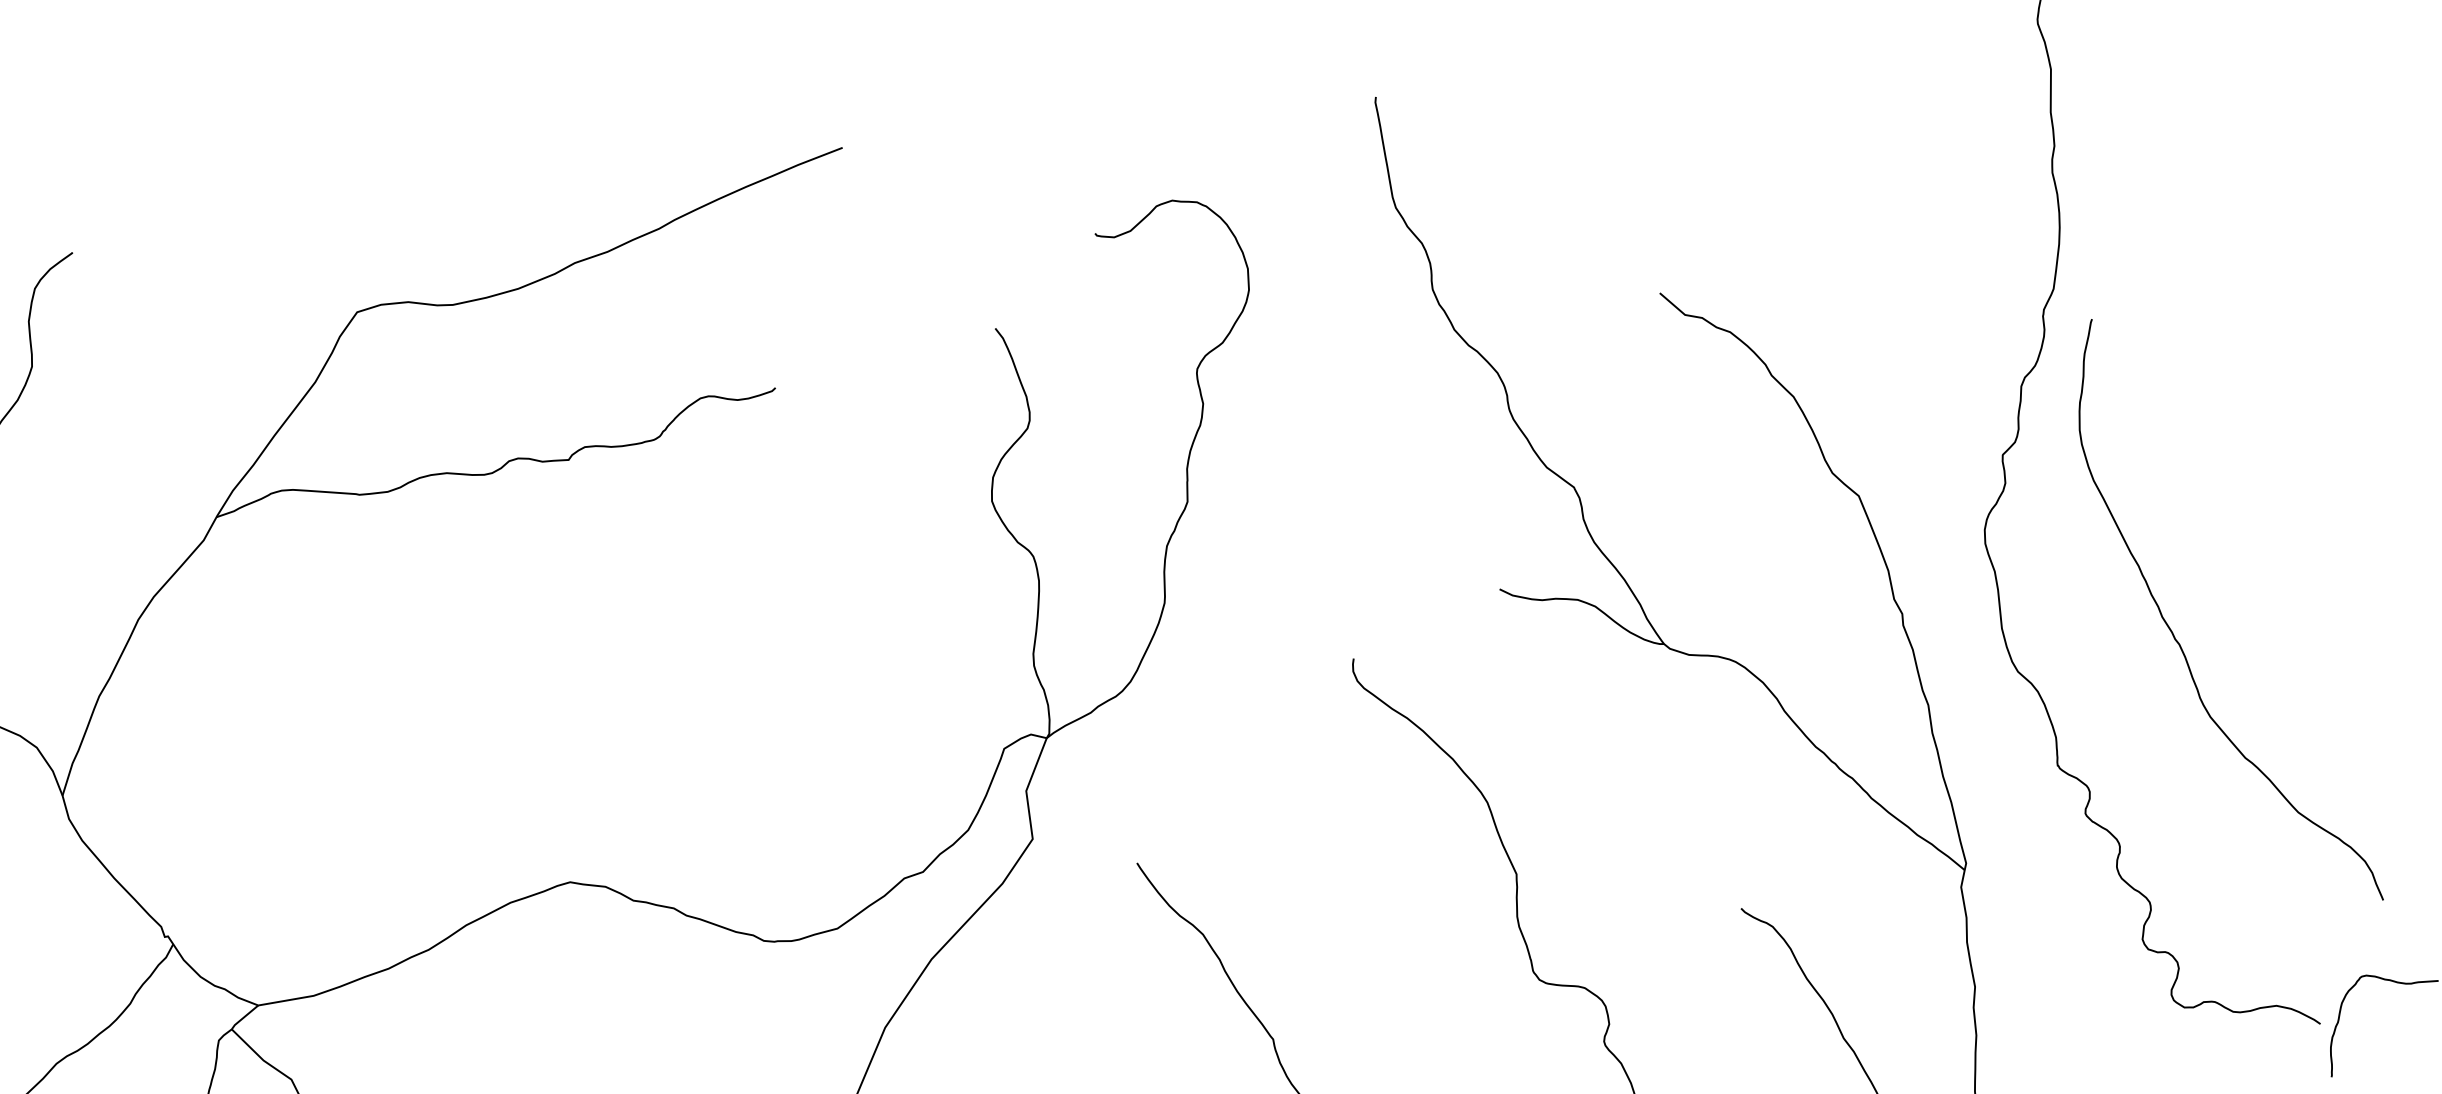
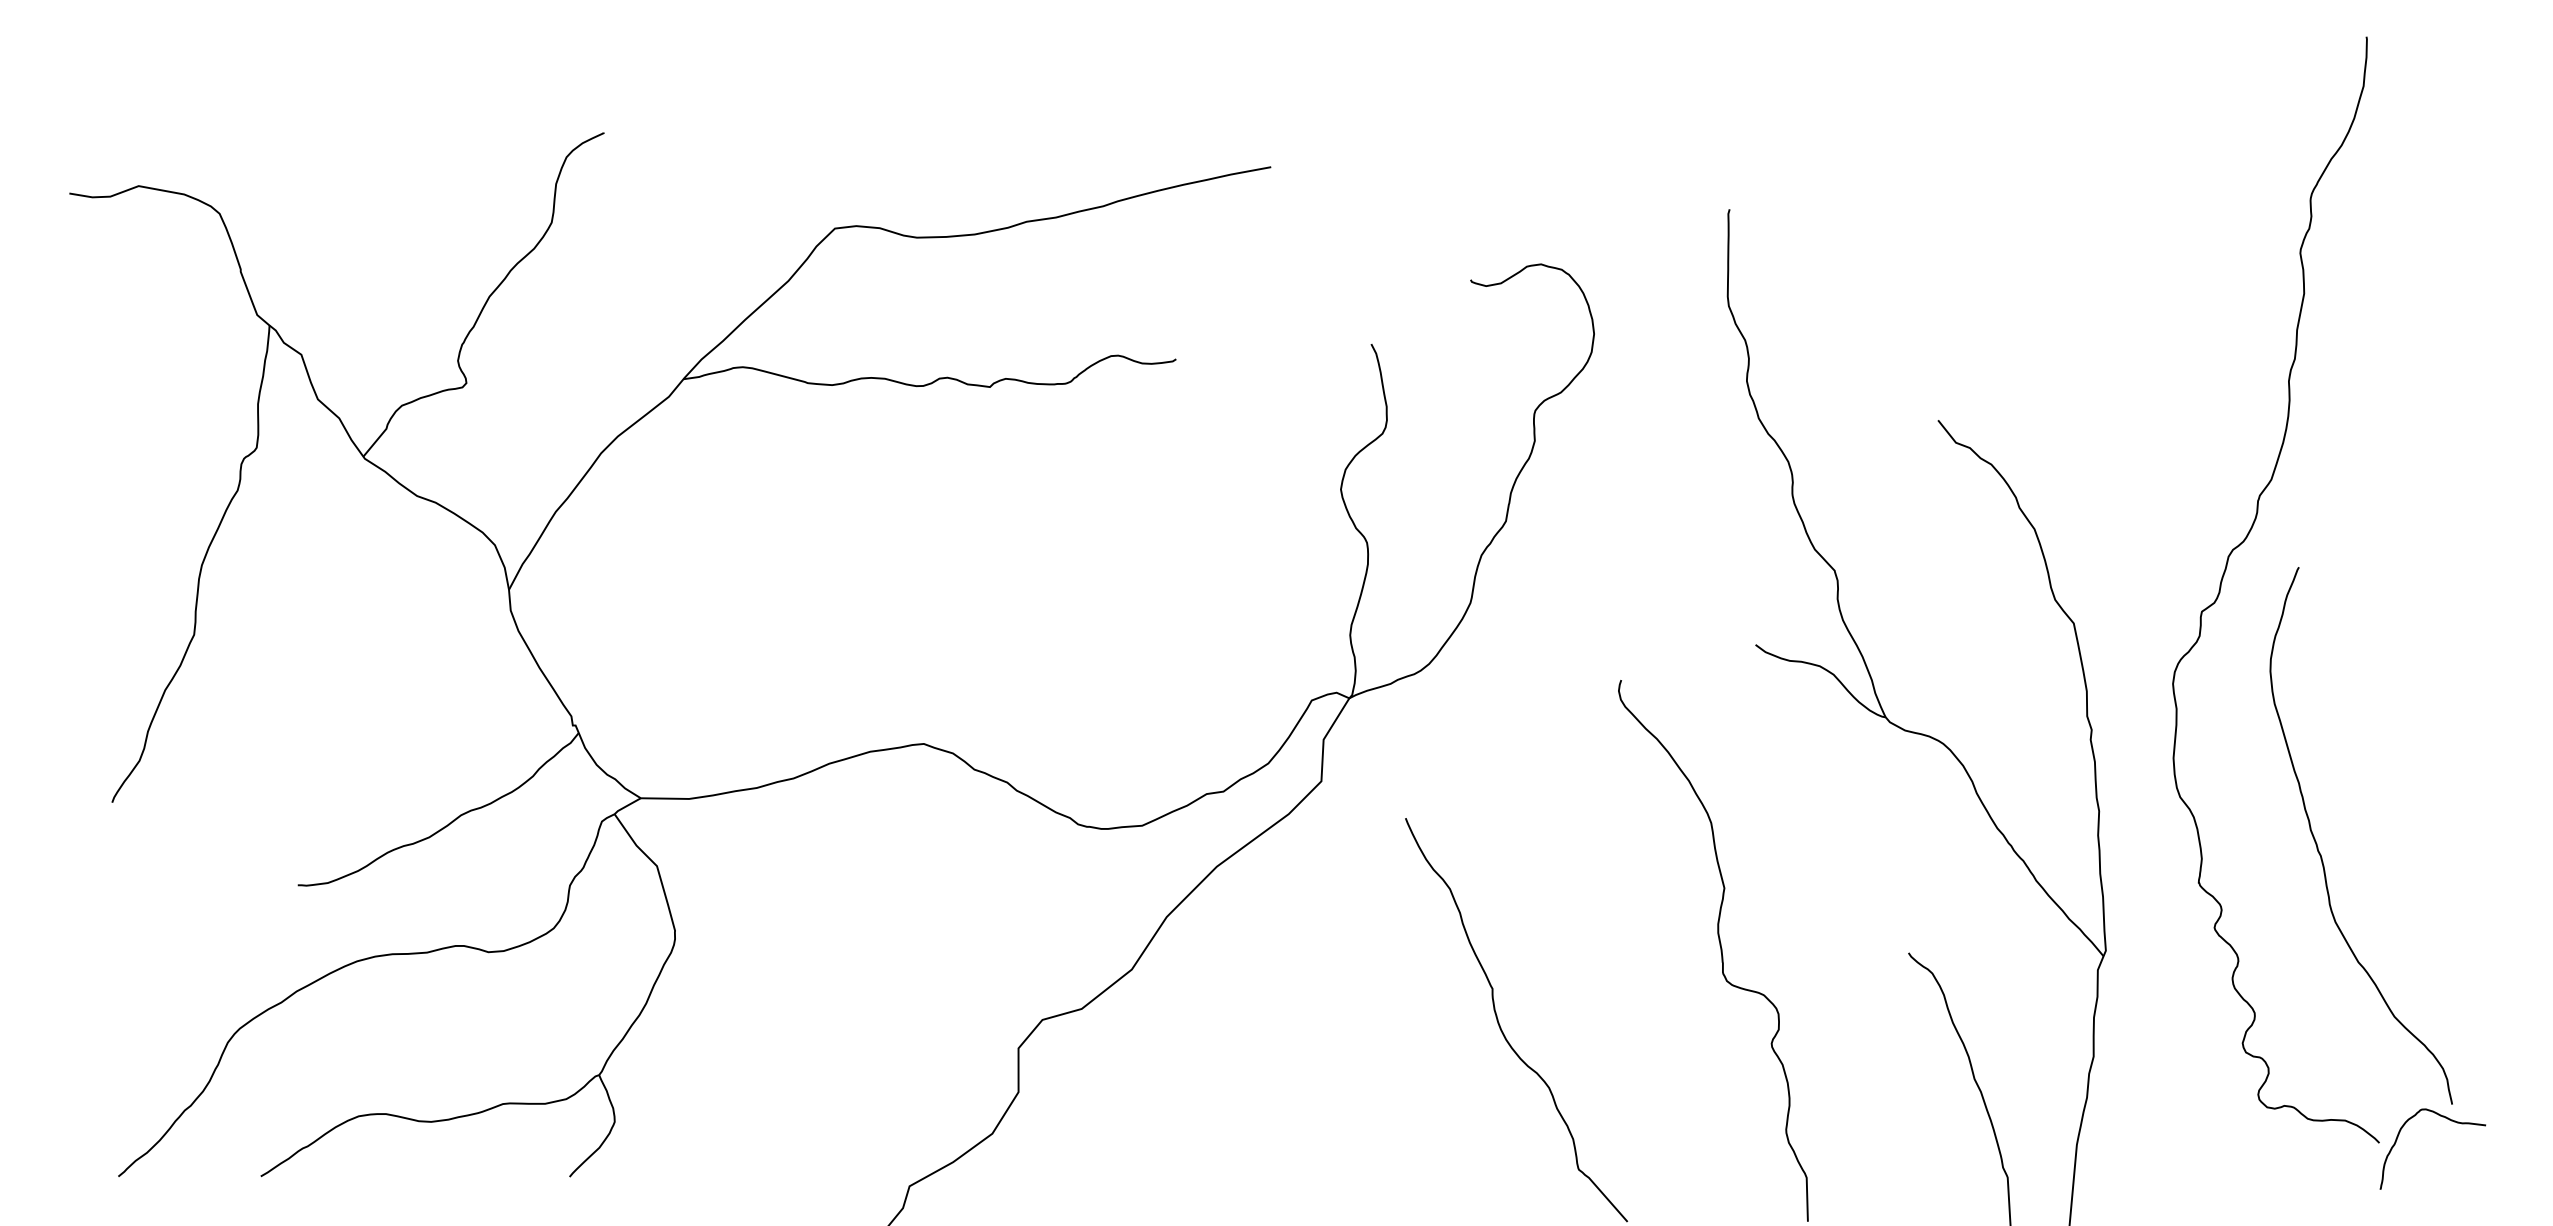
curve: (2179, 642) -> (2321, 854), moved

